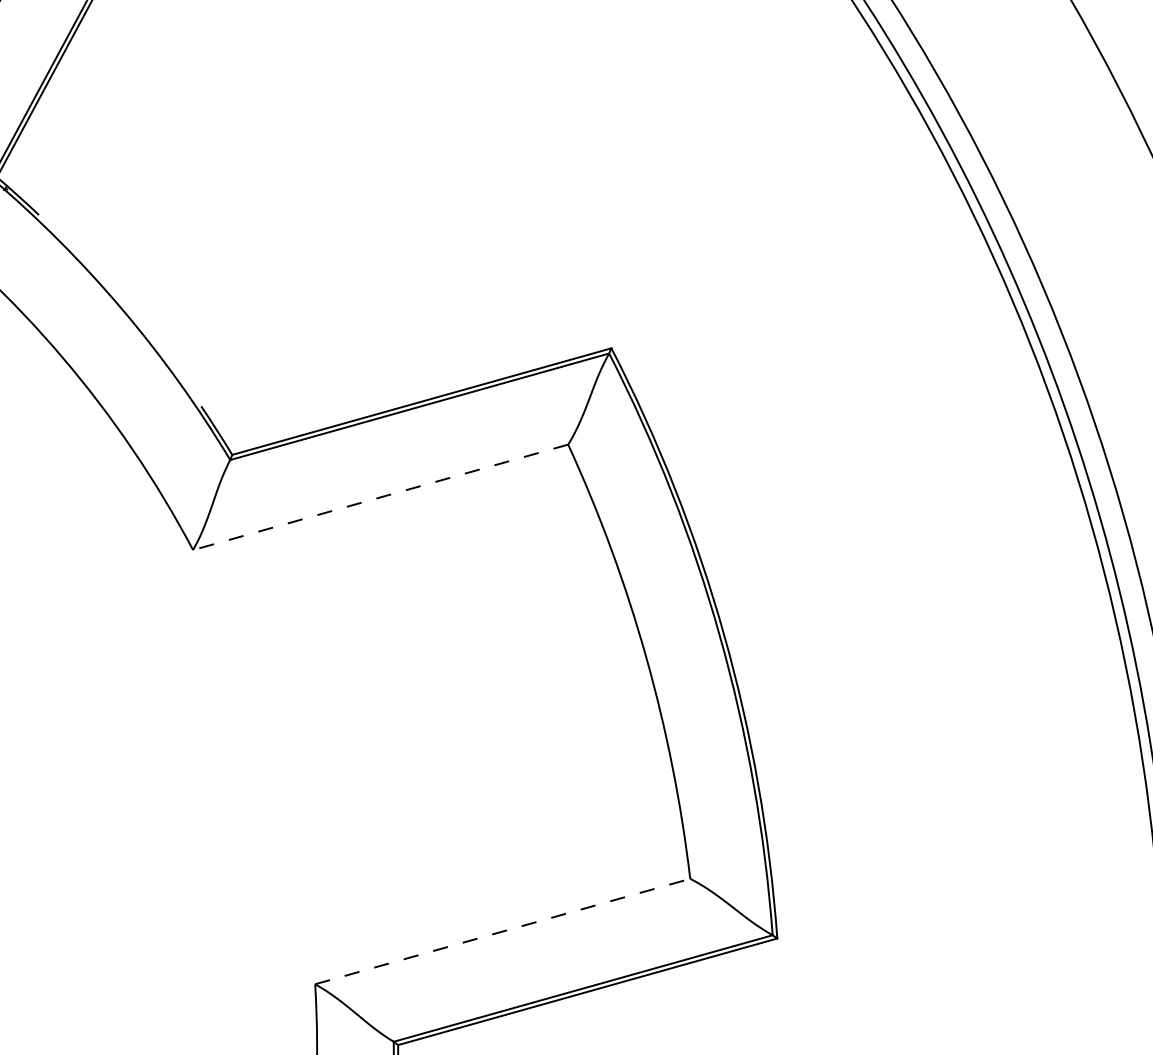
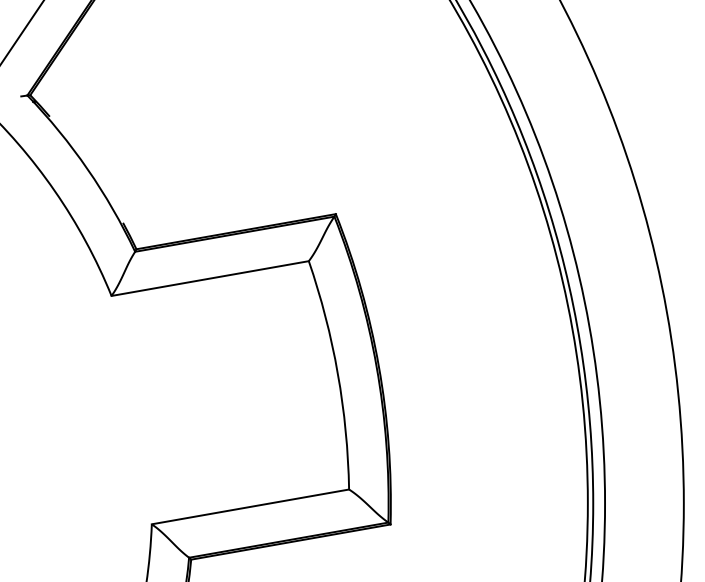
line: (379, 497) -> (209, 278), dashed -> solid
line: (502, 930) -> (250, 506), dashed -> solid

